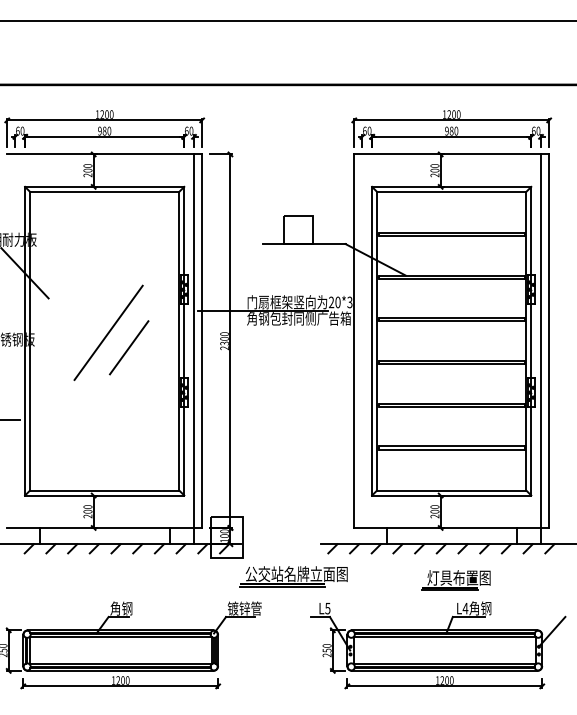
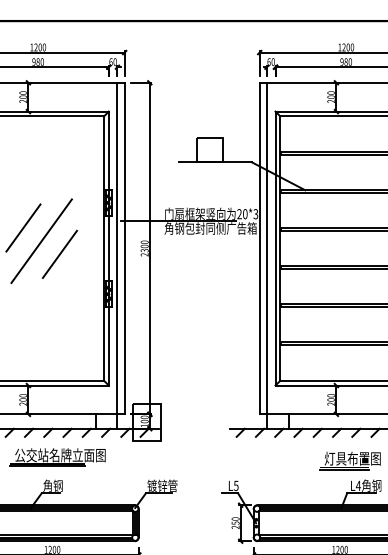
line: (87, 317) -> (22, 227), added
line: (362, 349) -> (267, 255), added
part: (293, 576) -> (57, 457), moved

